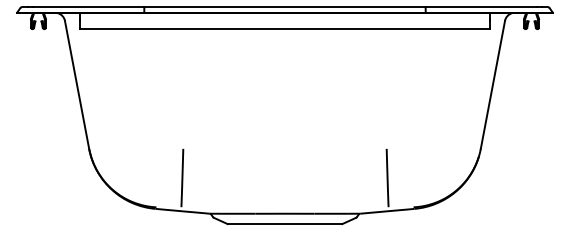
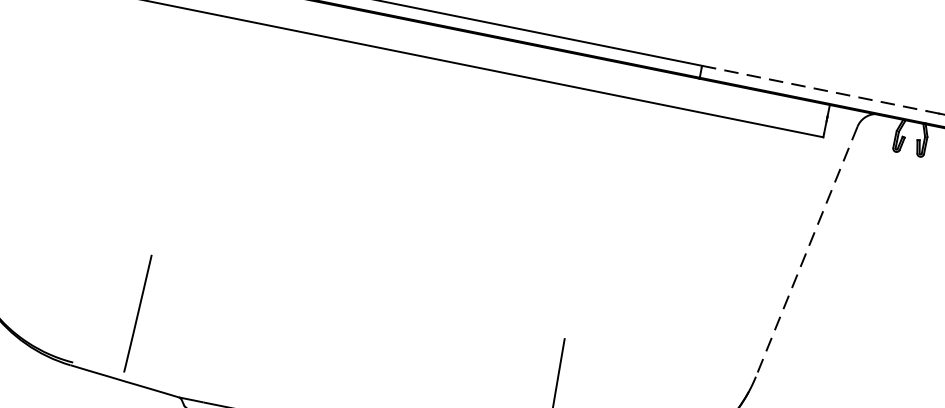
line: (481, 6) -> (815, 87), solid -> dashed
line: (492, 85) -> (805, 252), solid -> dashed

